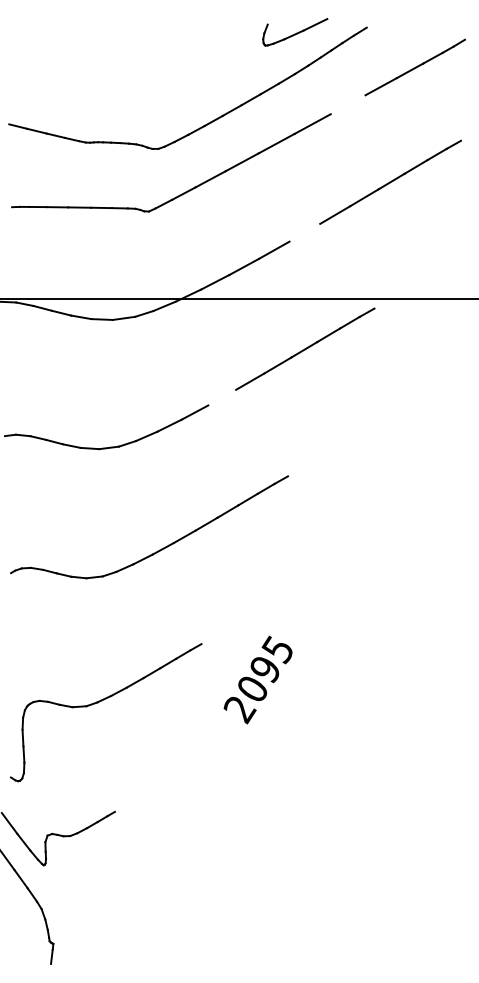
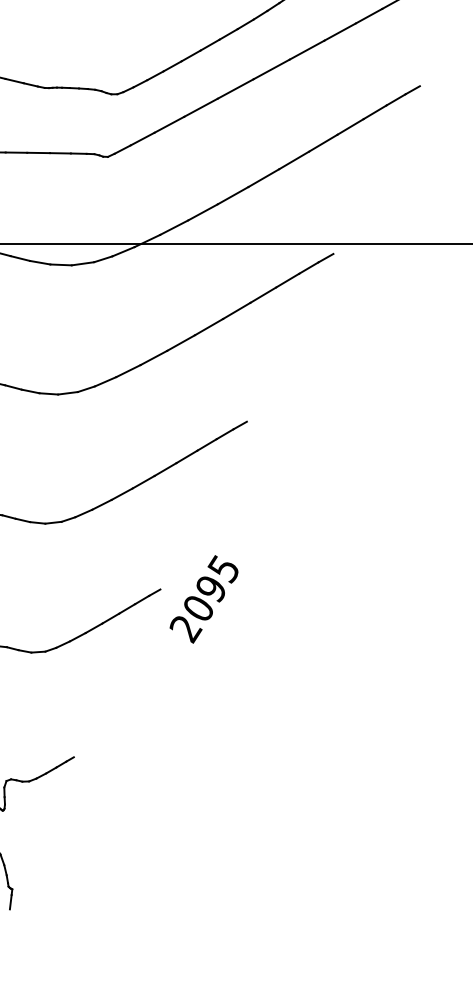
line: (347, 104) -> (306, 49), added
line: (304, 232) -> (263, 177), added
line: (222, 397) -> (181, 342), added
text: (257, 679) -> (203, 598), moved

